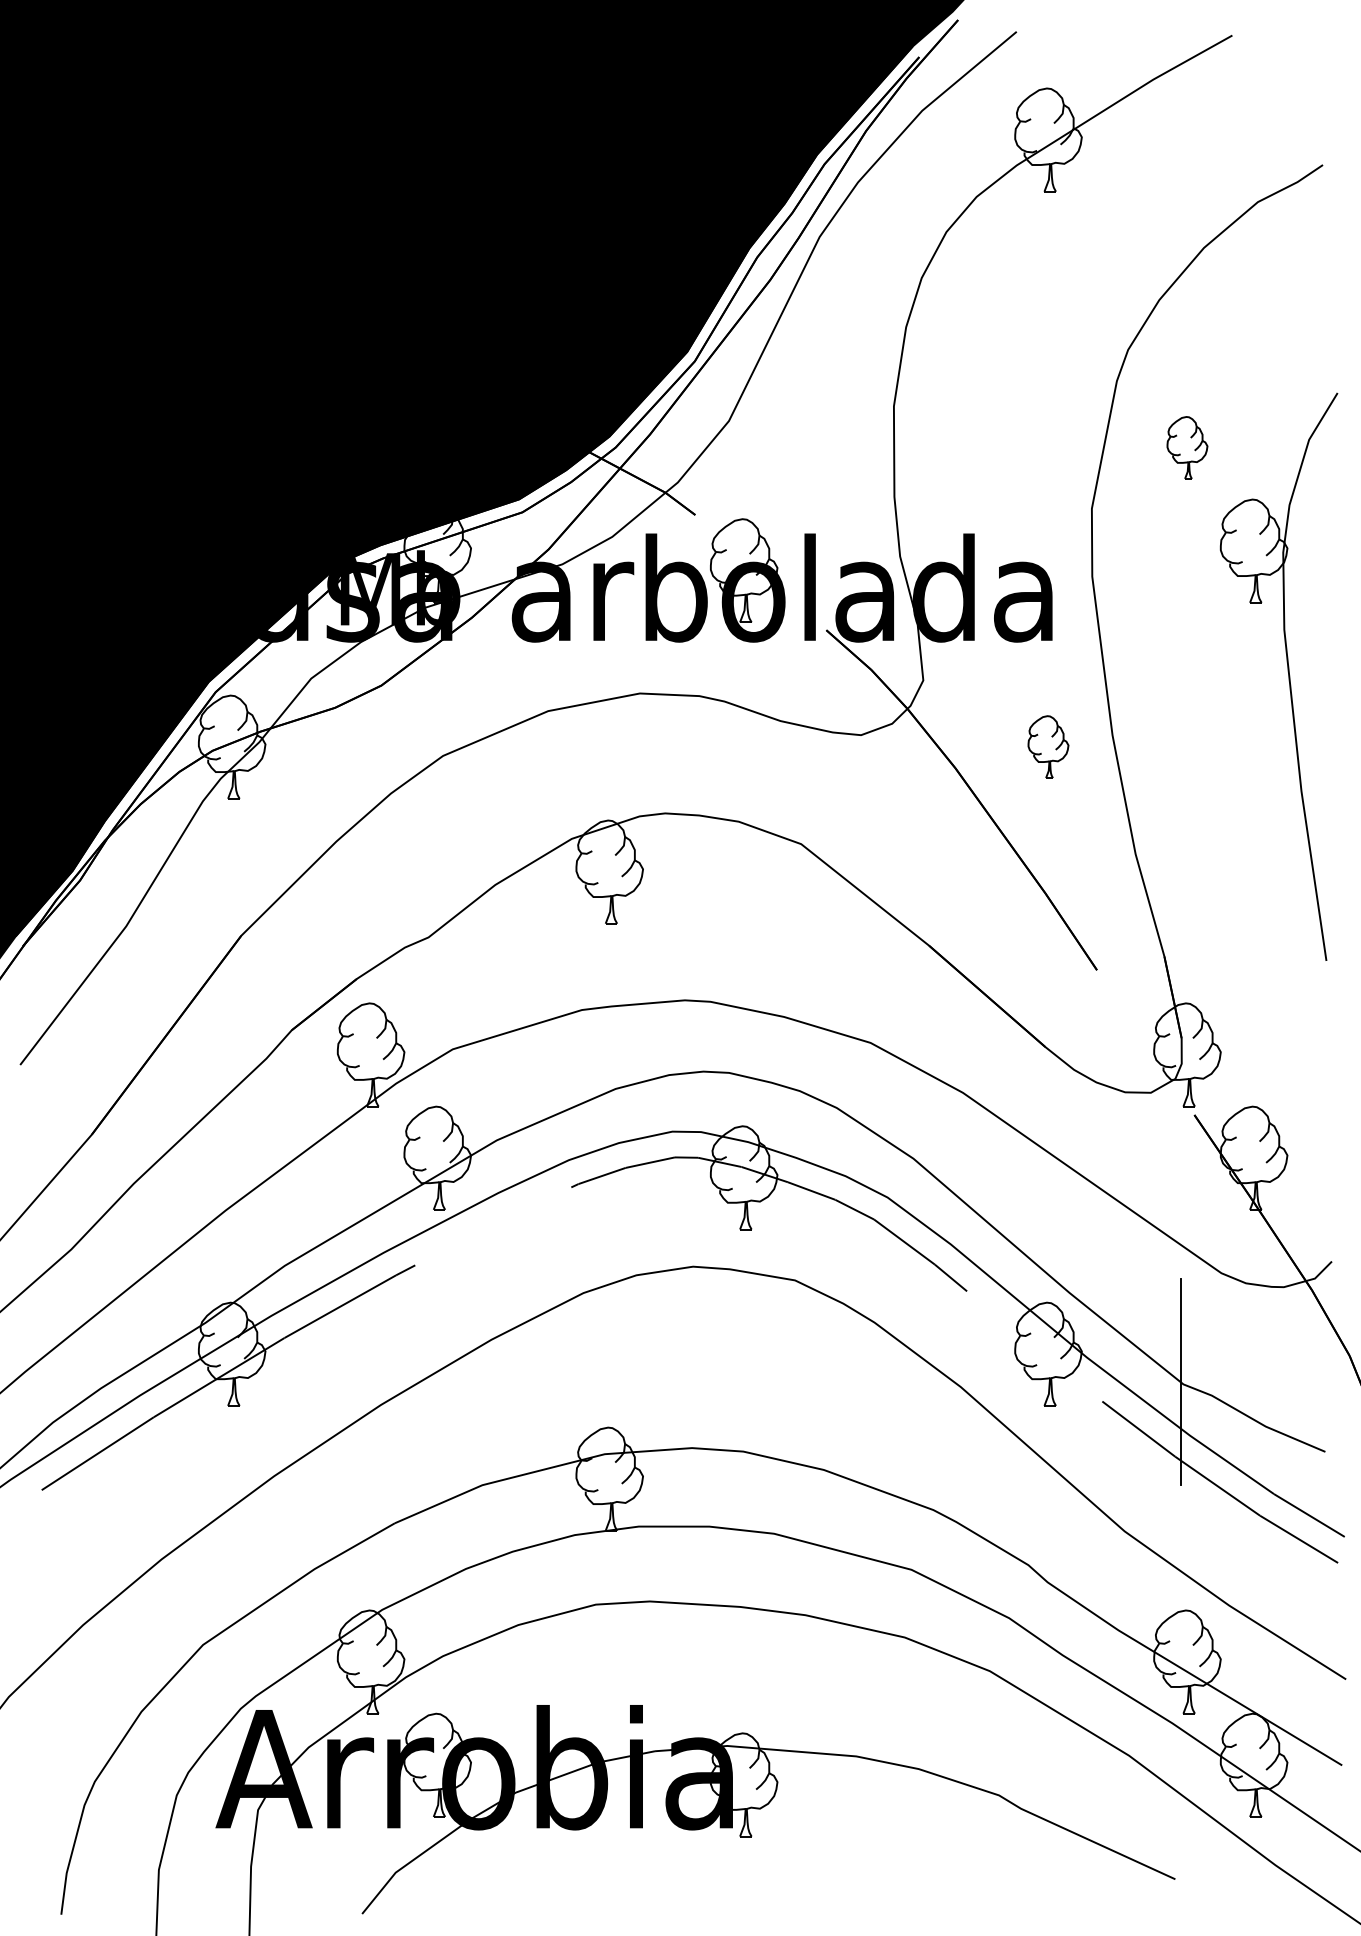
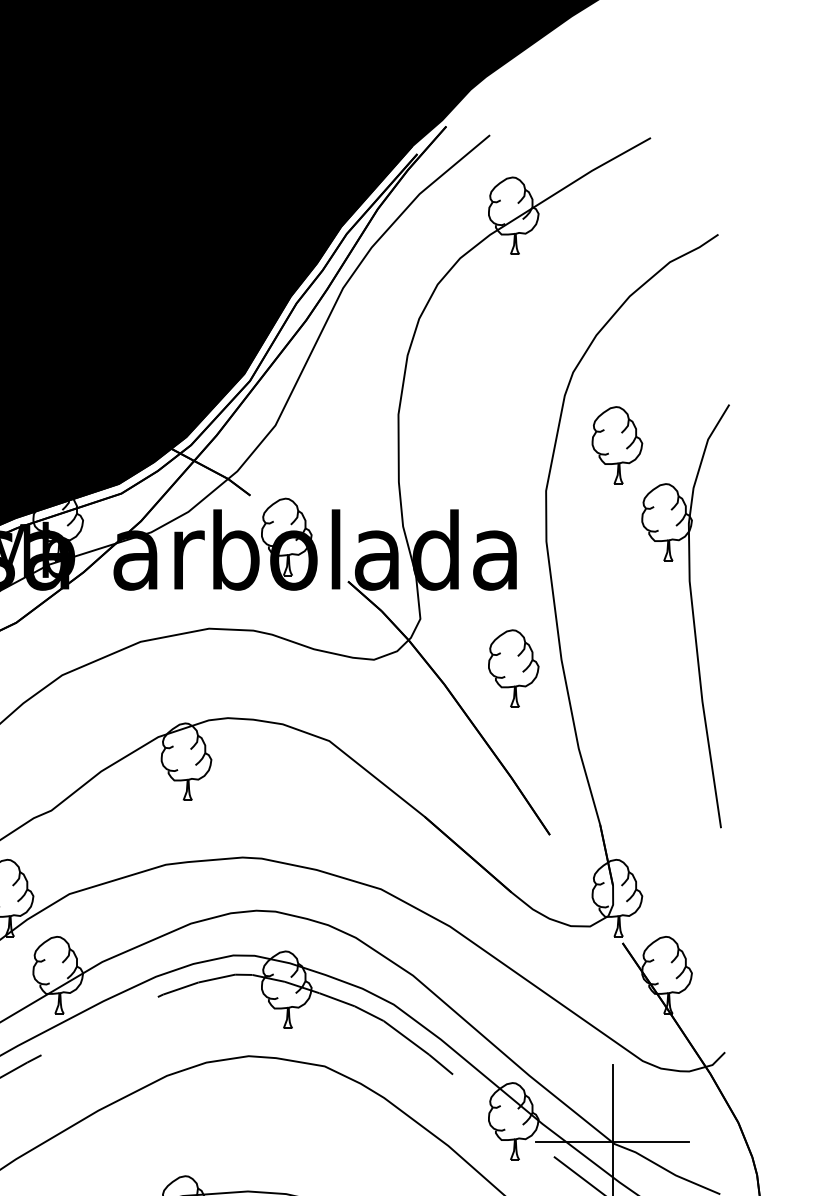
part: (1187, 447) -> (617, 445), size x1.67
part: (1048, 746) -> (513, 668), size x1.67
line: (1180, 1381) -> (612, 1141), added

